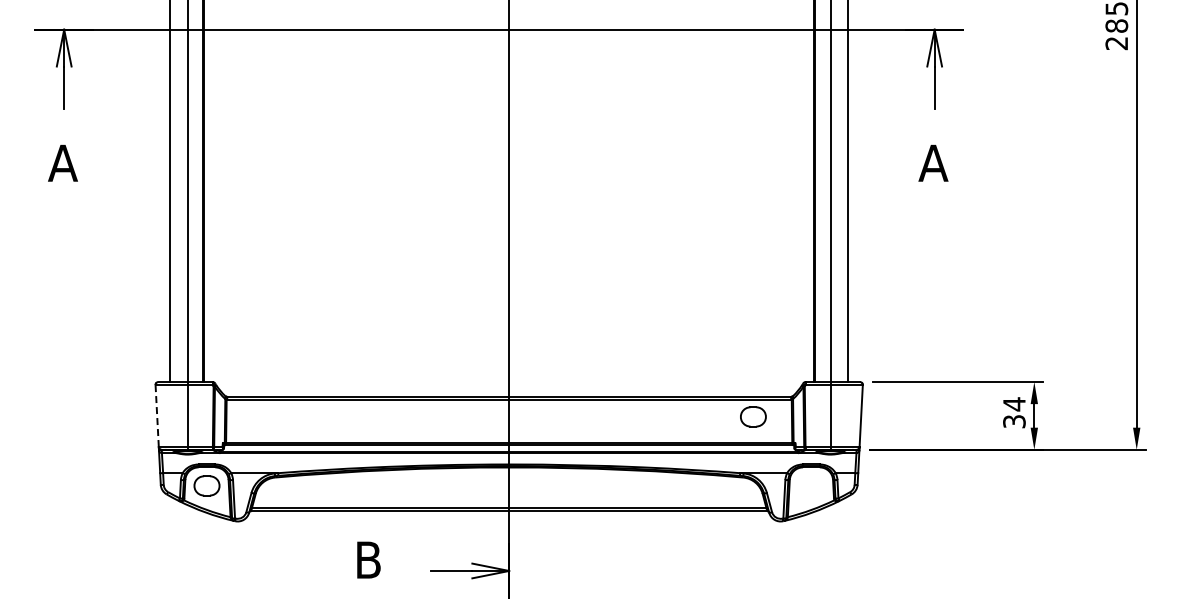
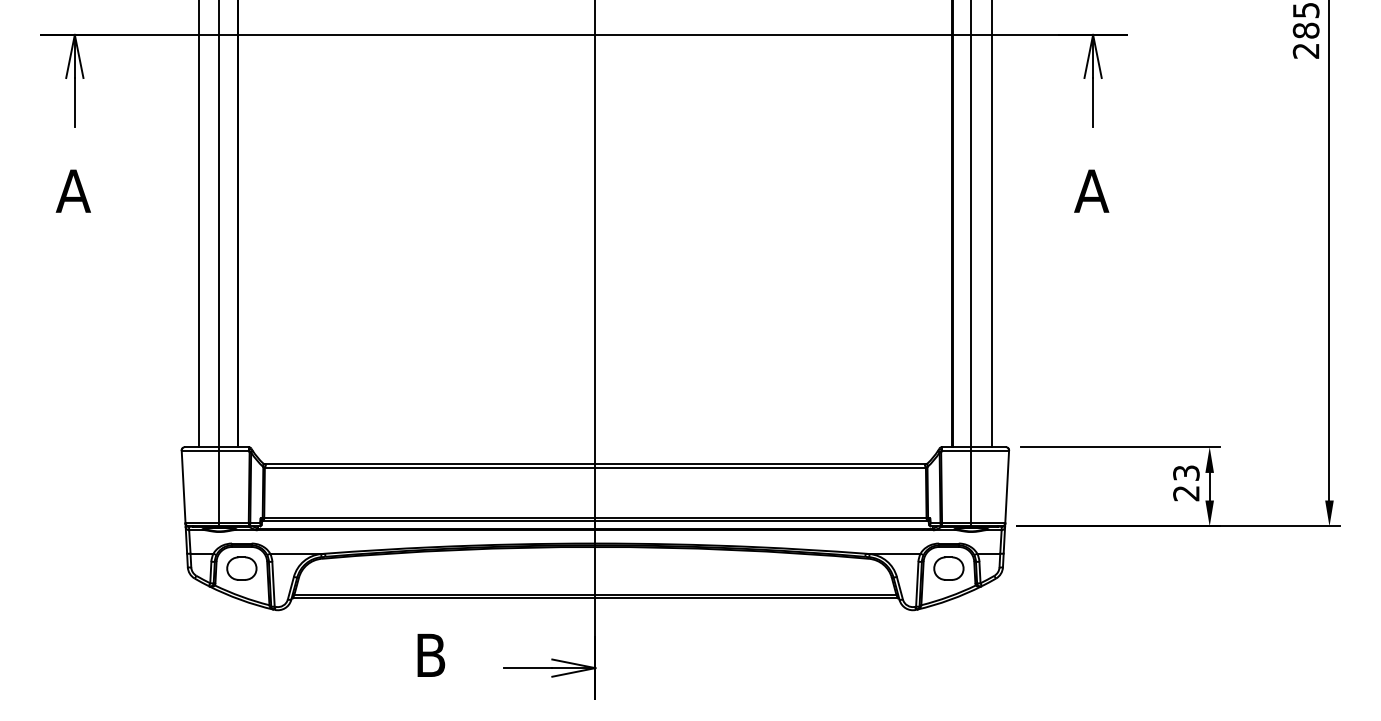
text: (1014, 412) -> (1186, 482), 34 -> 23
line: (157, 416) -> (183, 487), dashed -> solid
part: (753, 416) -> (949, 568), moved

